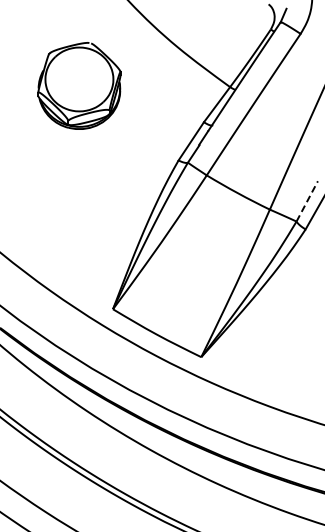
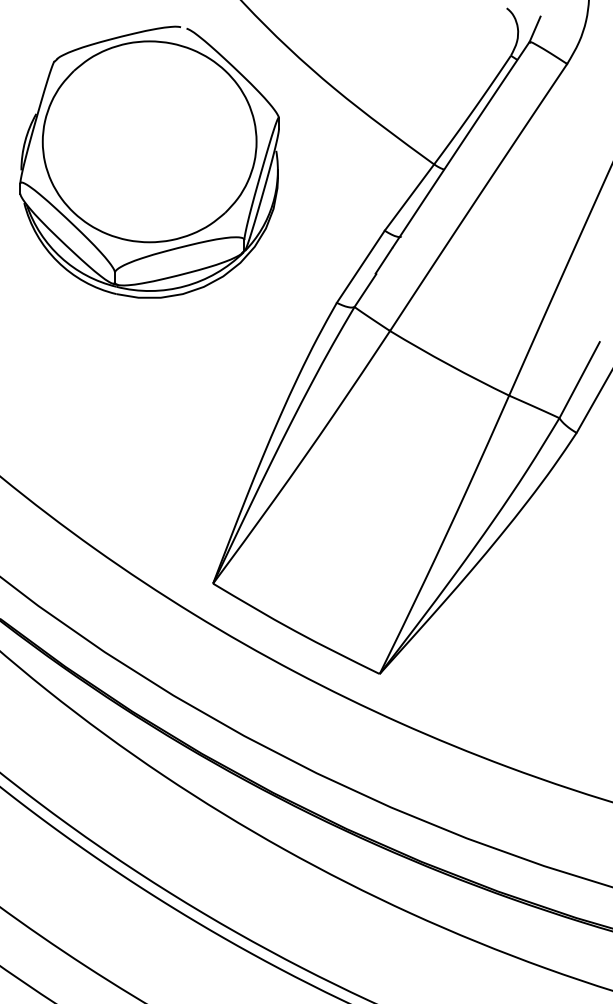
part: (79, 85) -> (149, 161), size x1.67
line: (307, 201) -> (580, 380), dashed -> solid

